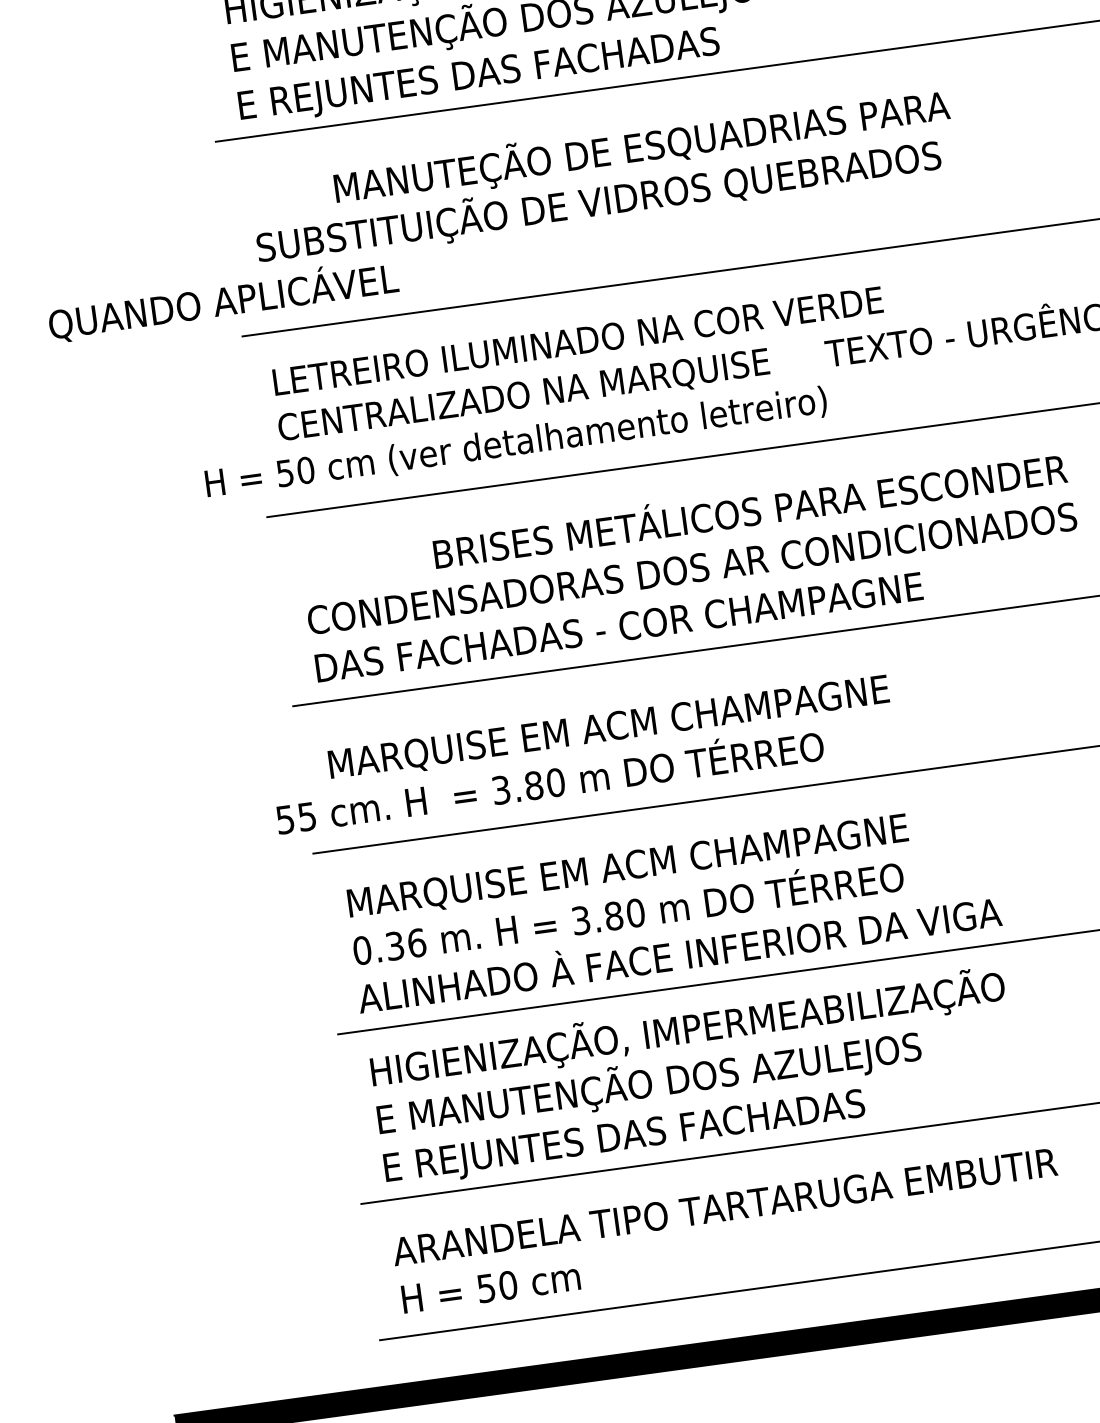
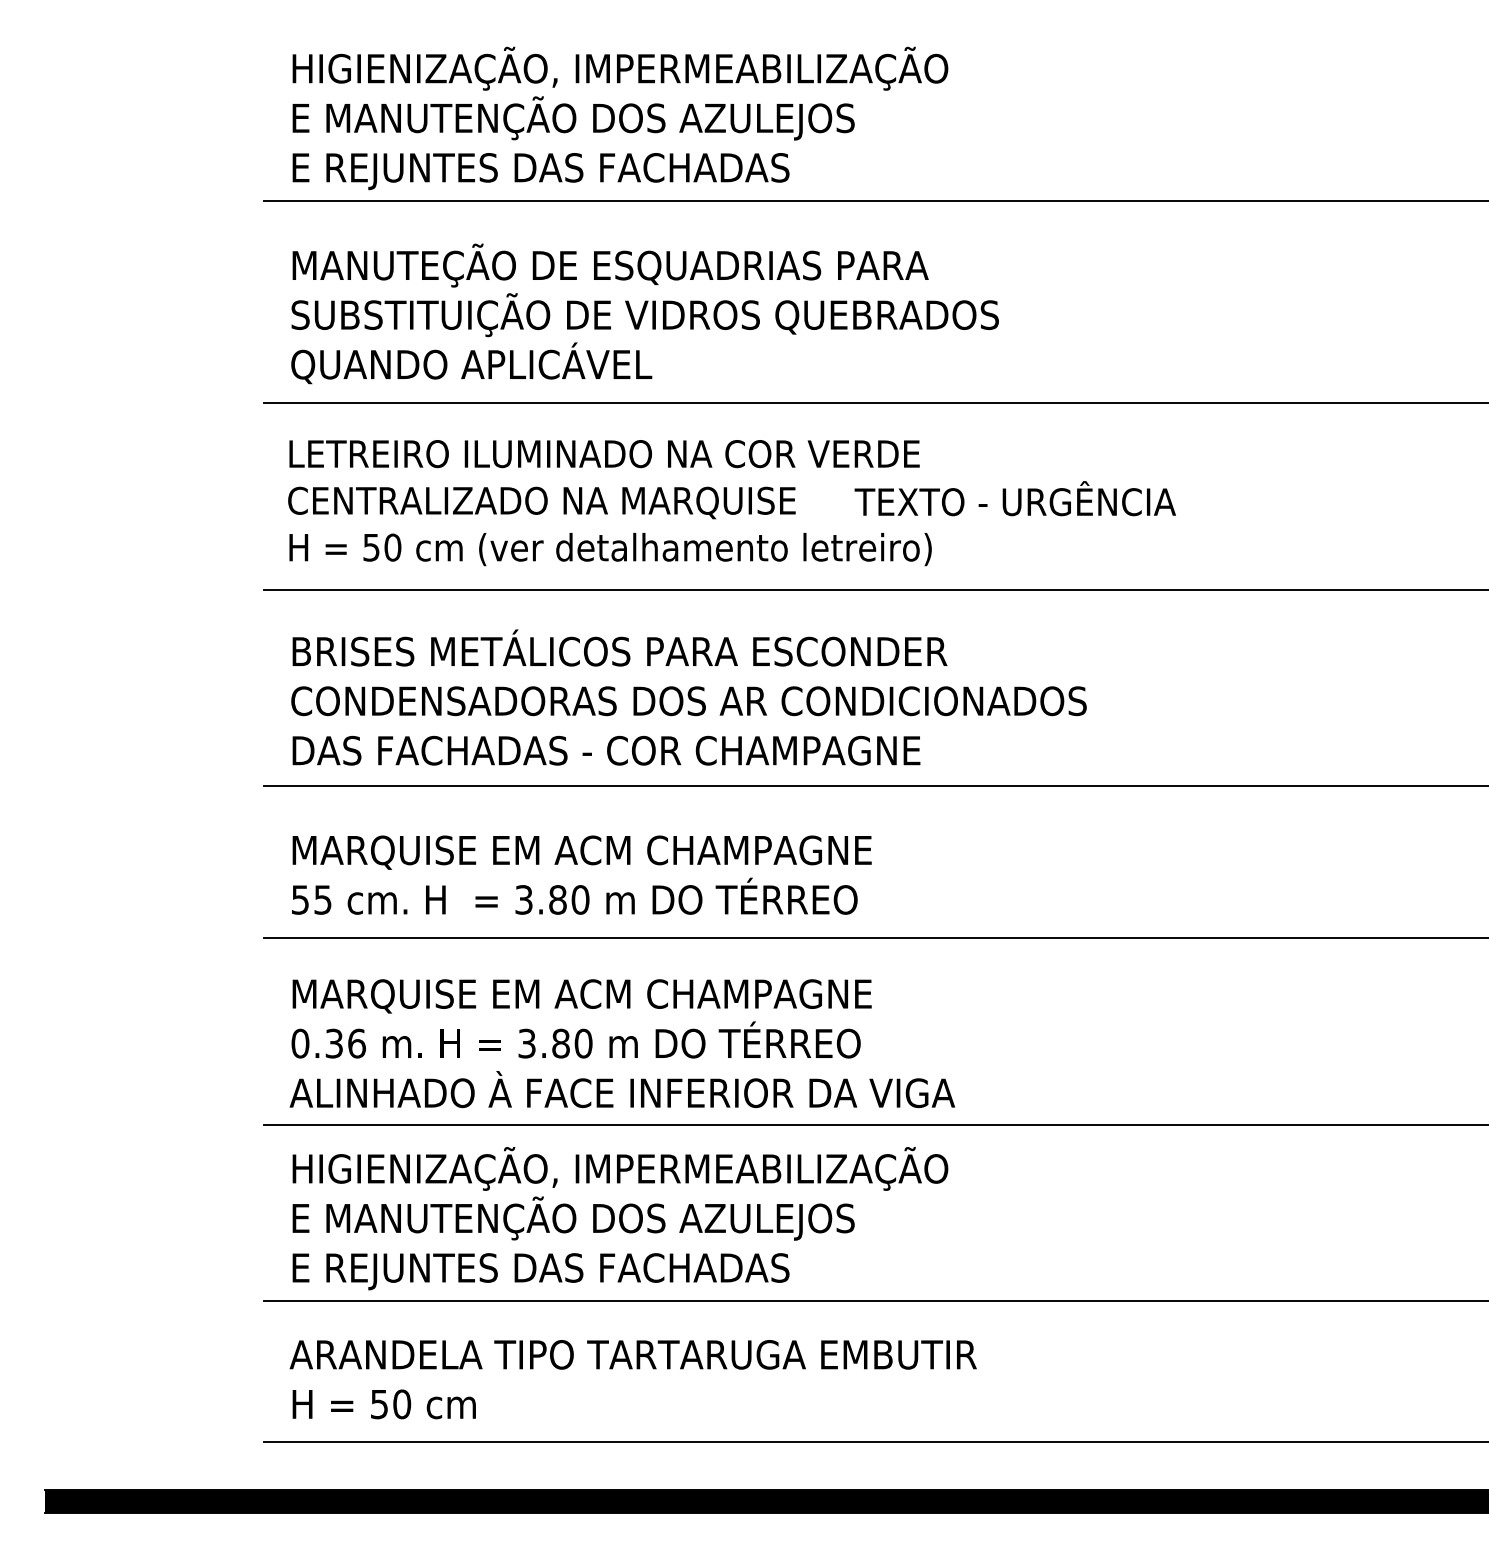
text: (641, 146) -> (610, 265), moved
text: (223, 300) -> (471, 363), moved
text: (516, 443) -> (610, 549), moved
text: (749, 507) -> (619, 647), moved
text: (549, 779) -> (574, 895), moved

